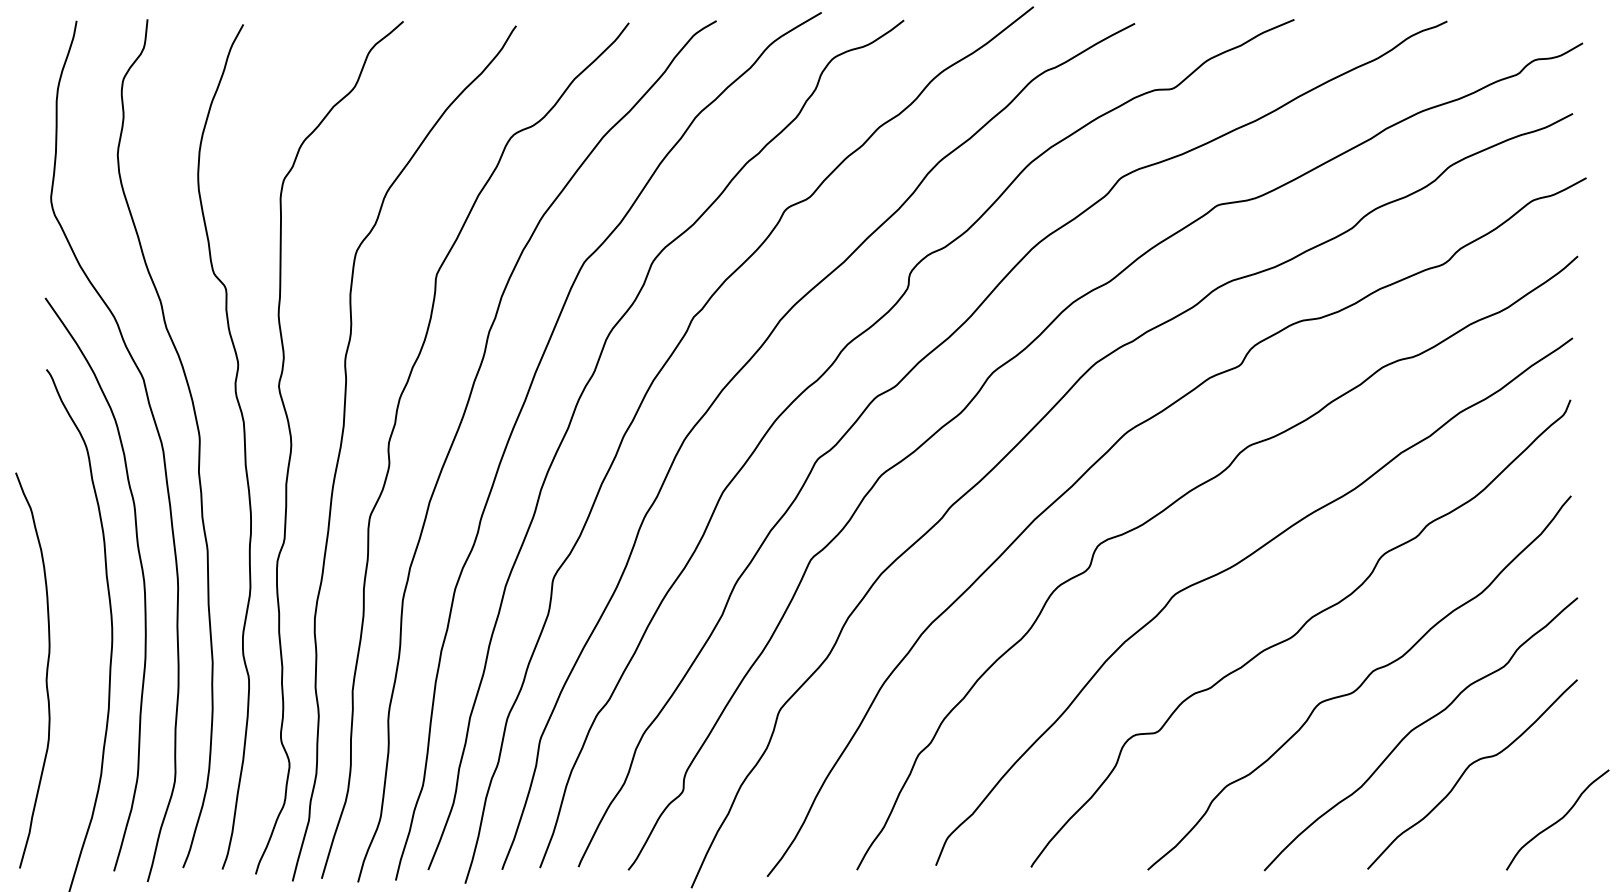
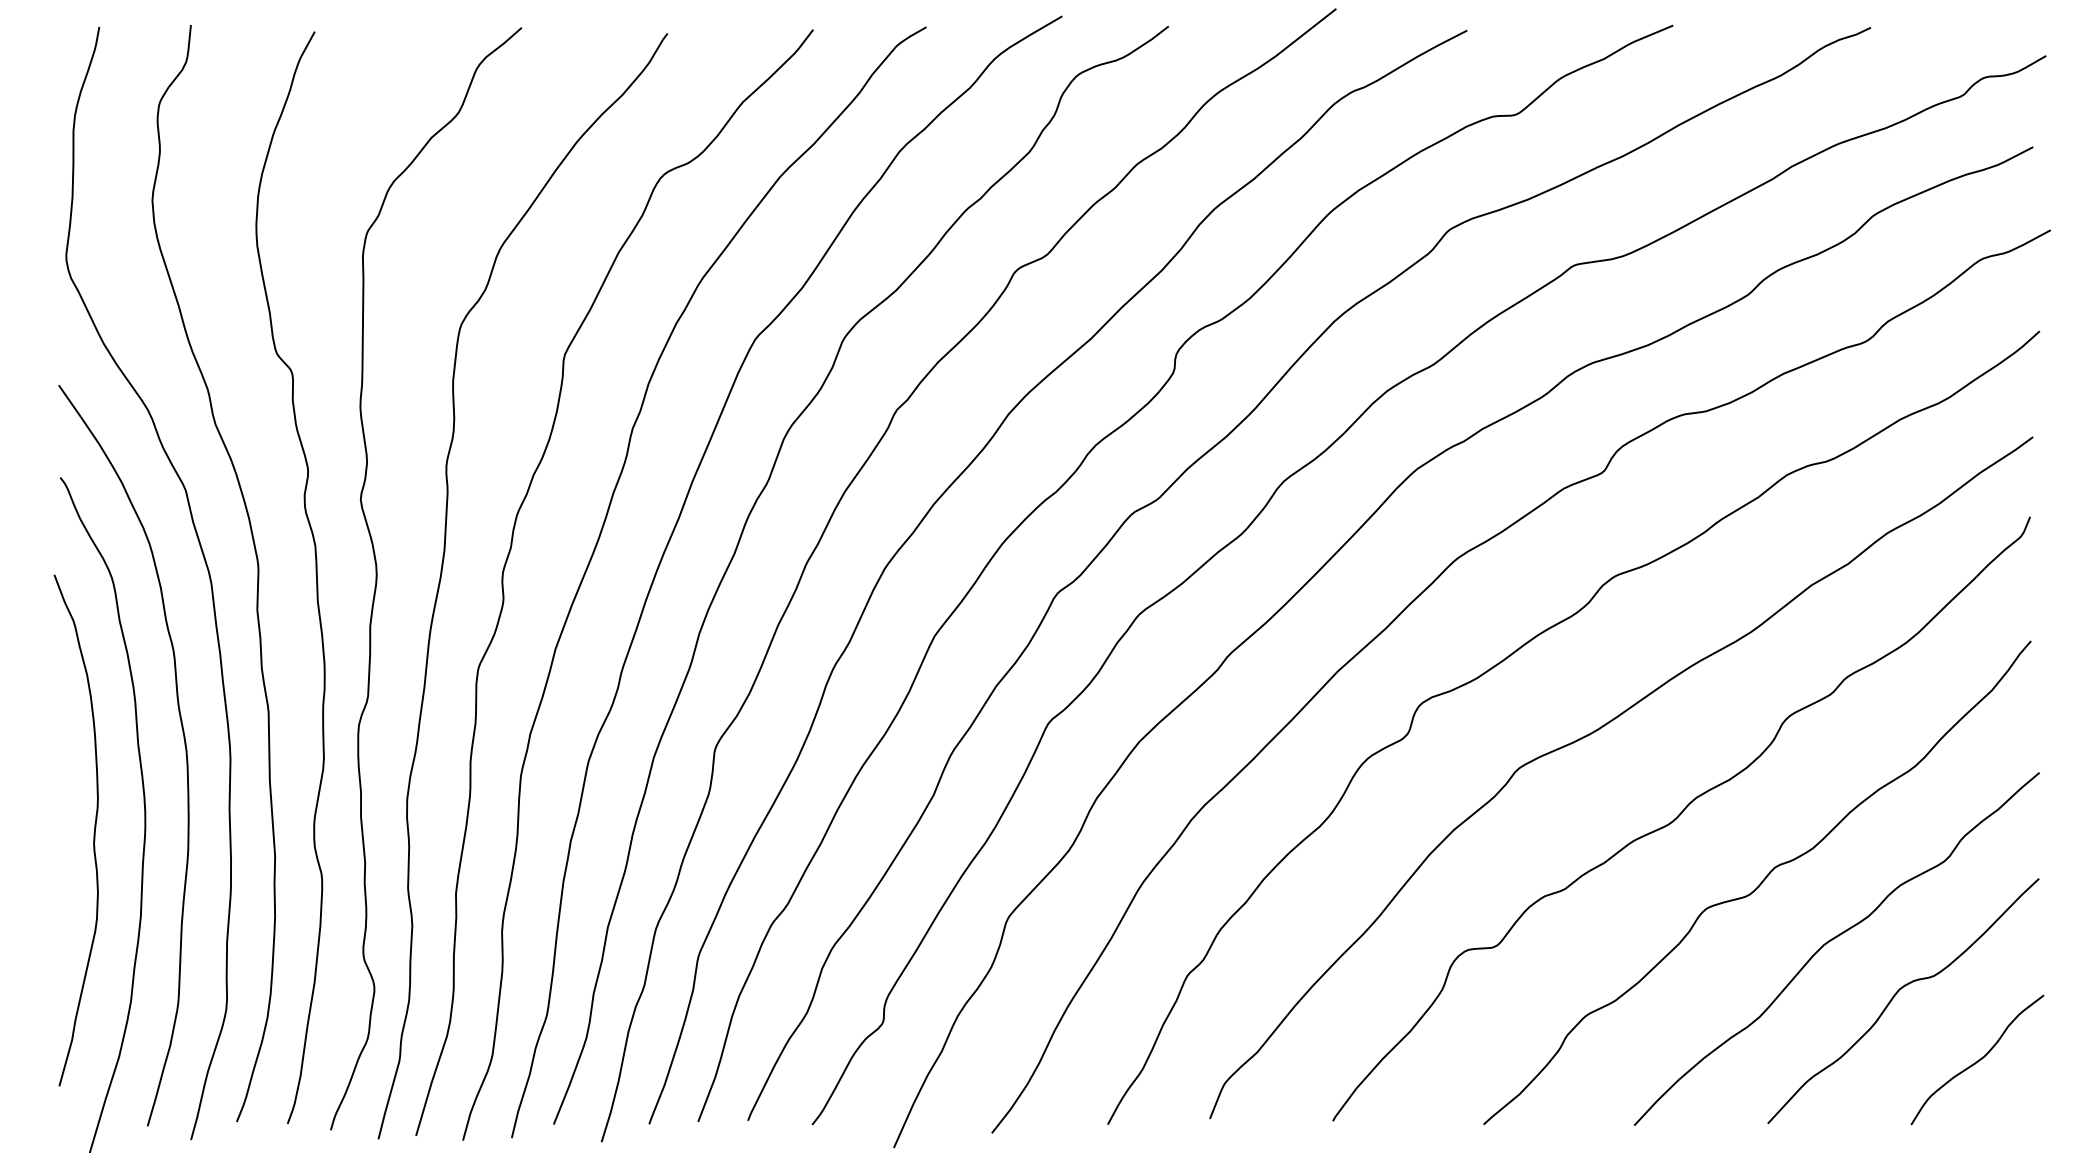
curve: (46, 670) -> (93, 830), moved
curve: (1558, 819) -> (1978, 1059), moved

